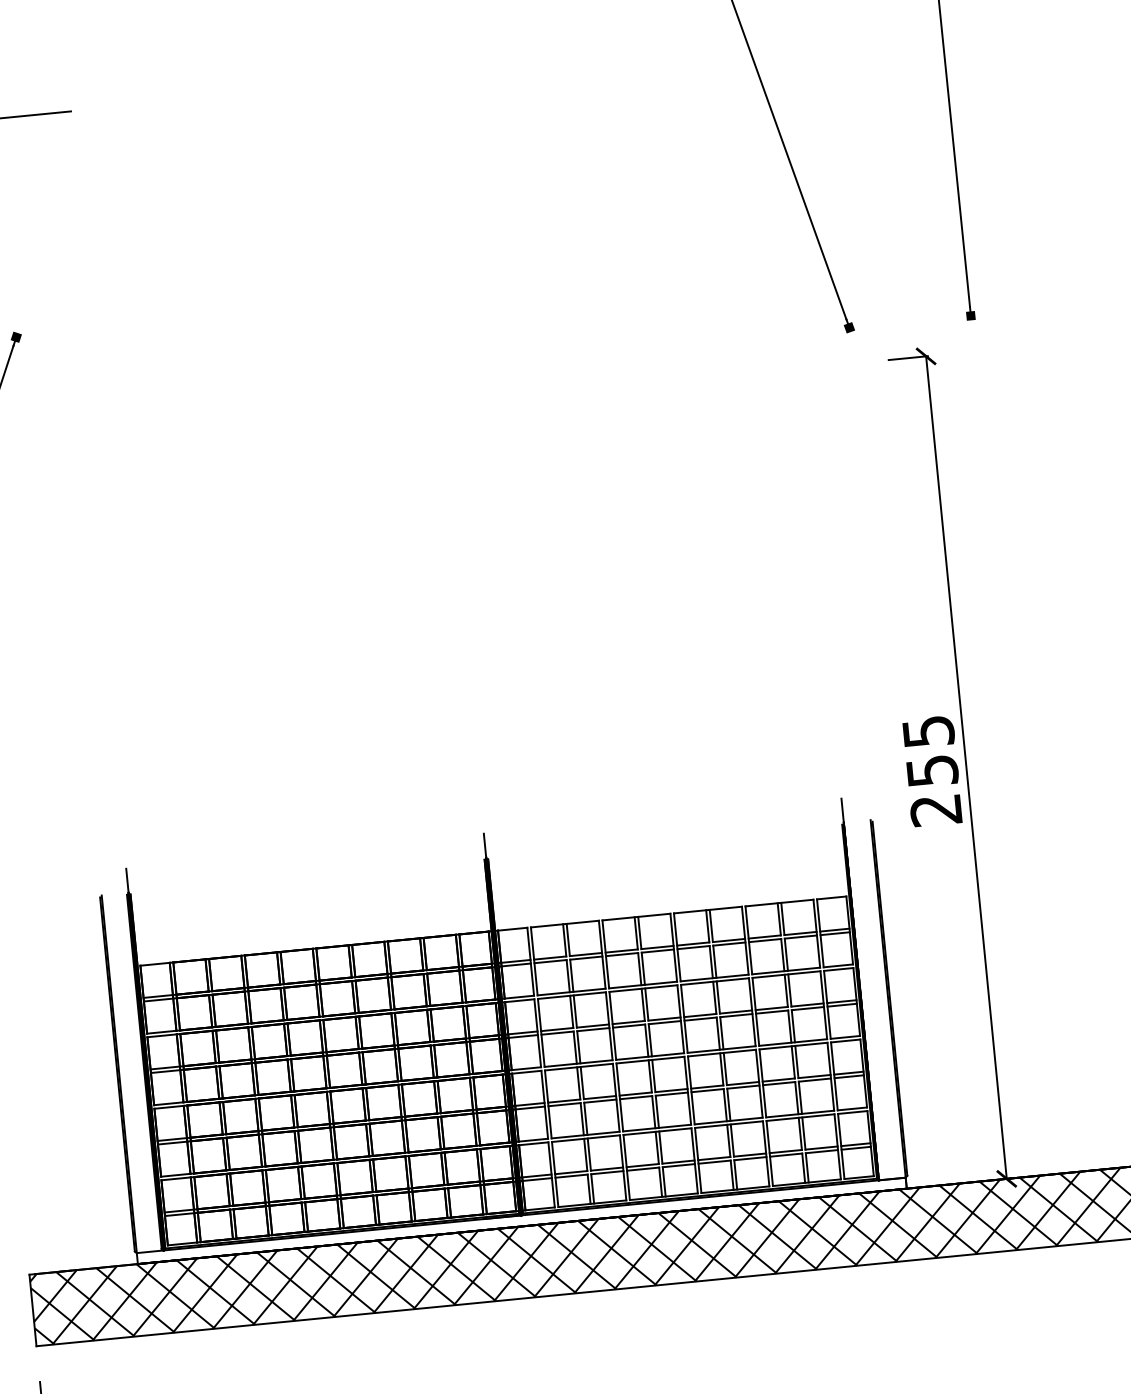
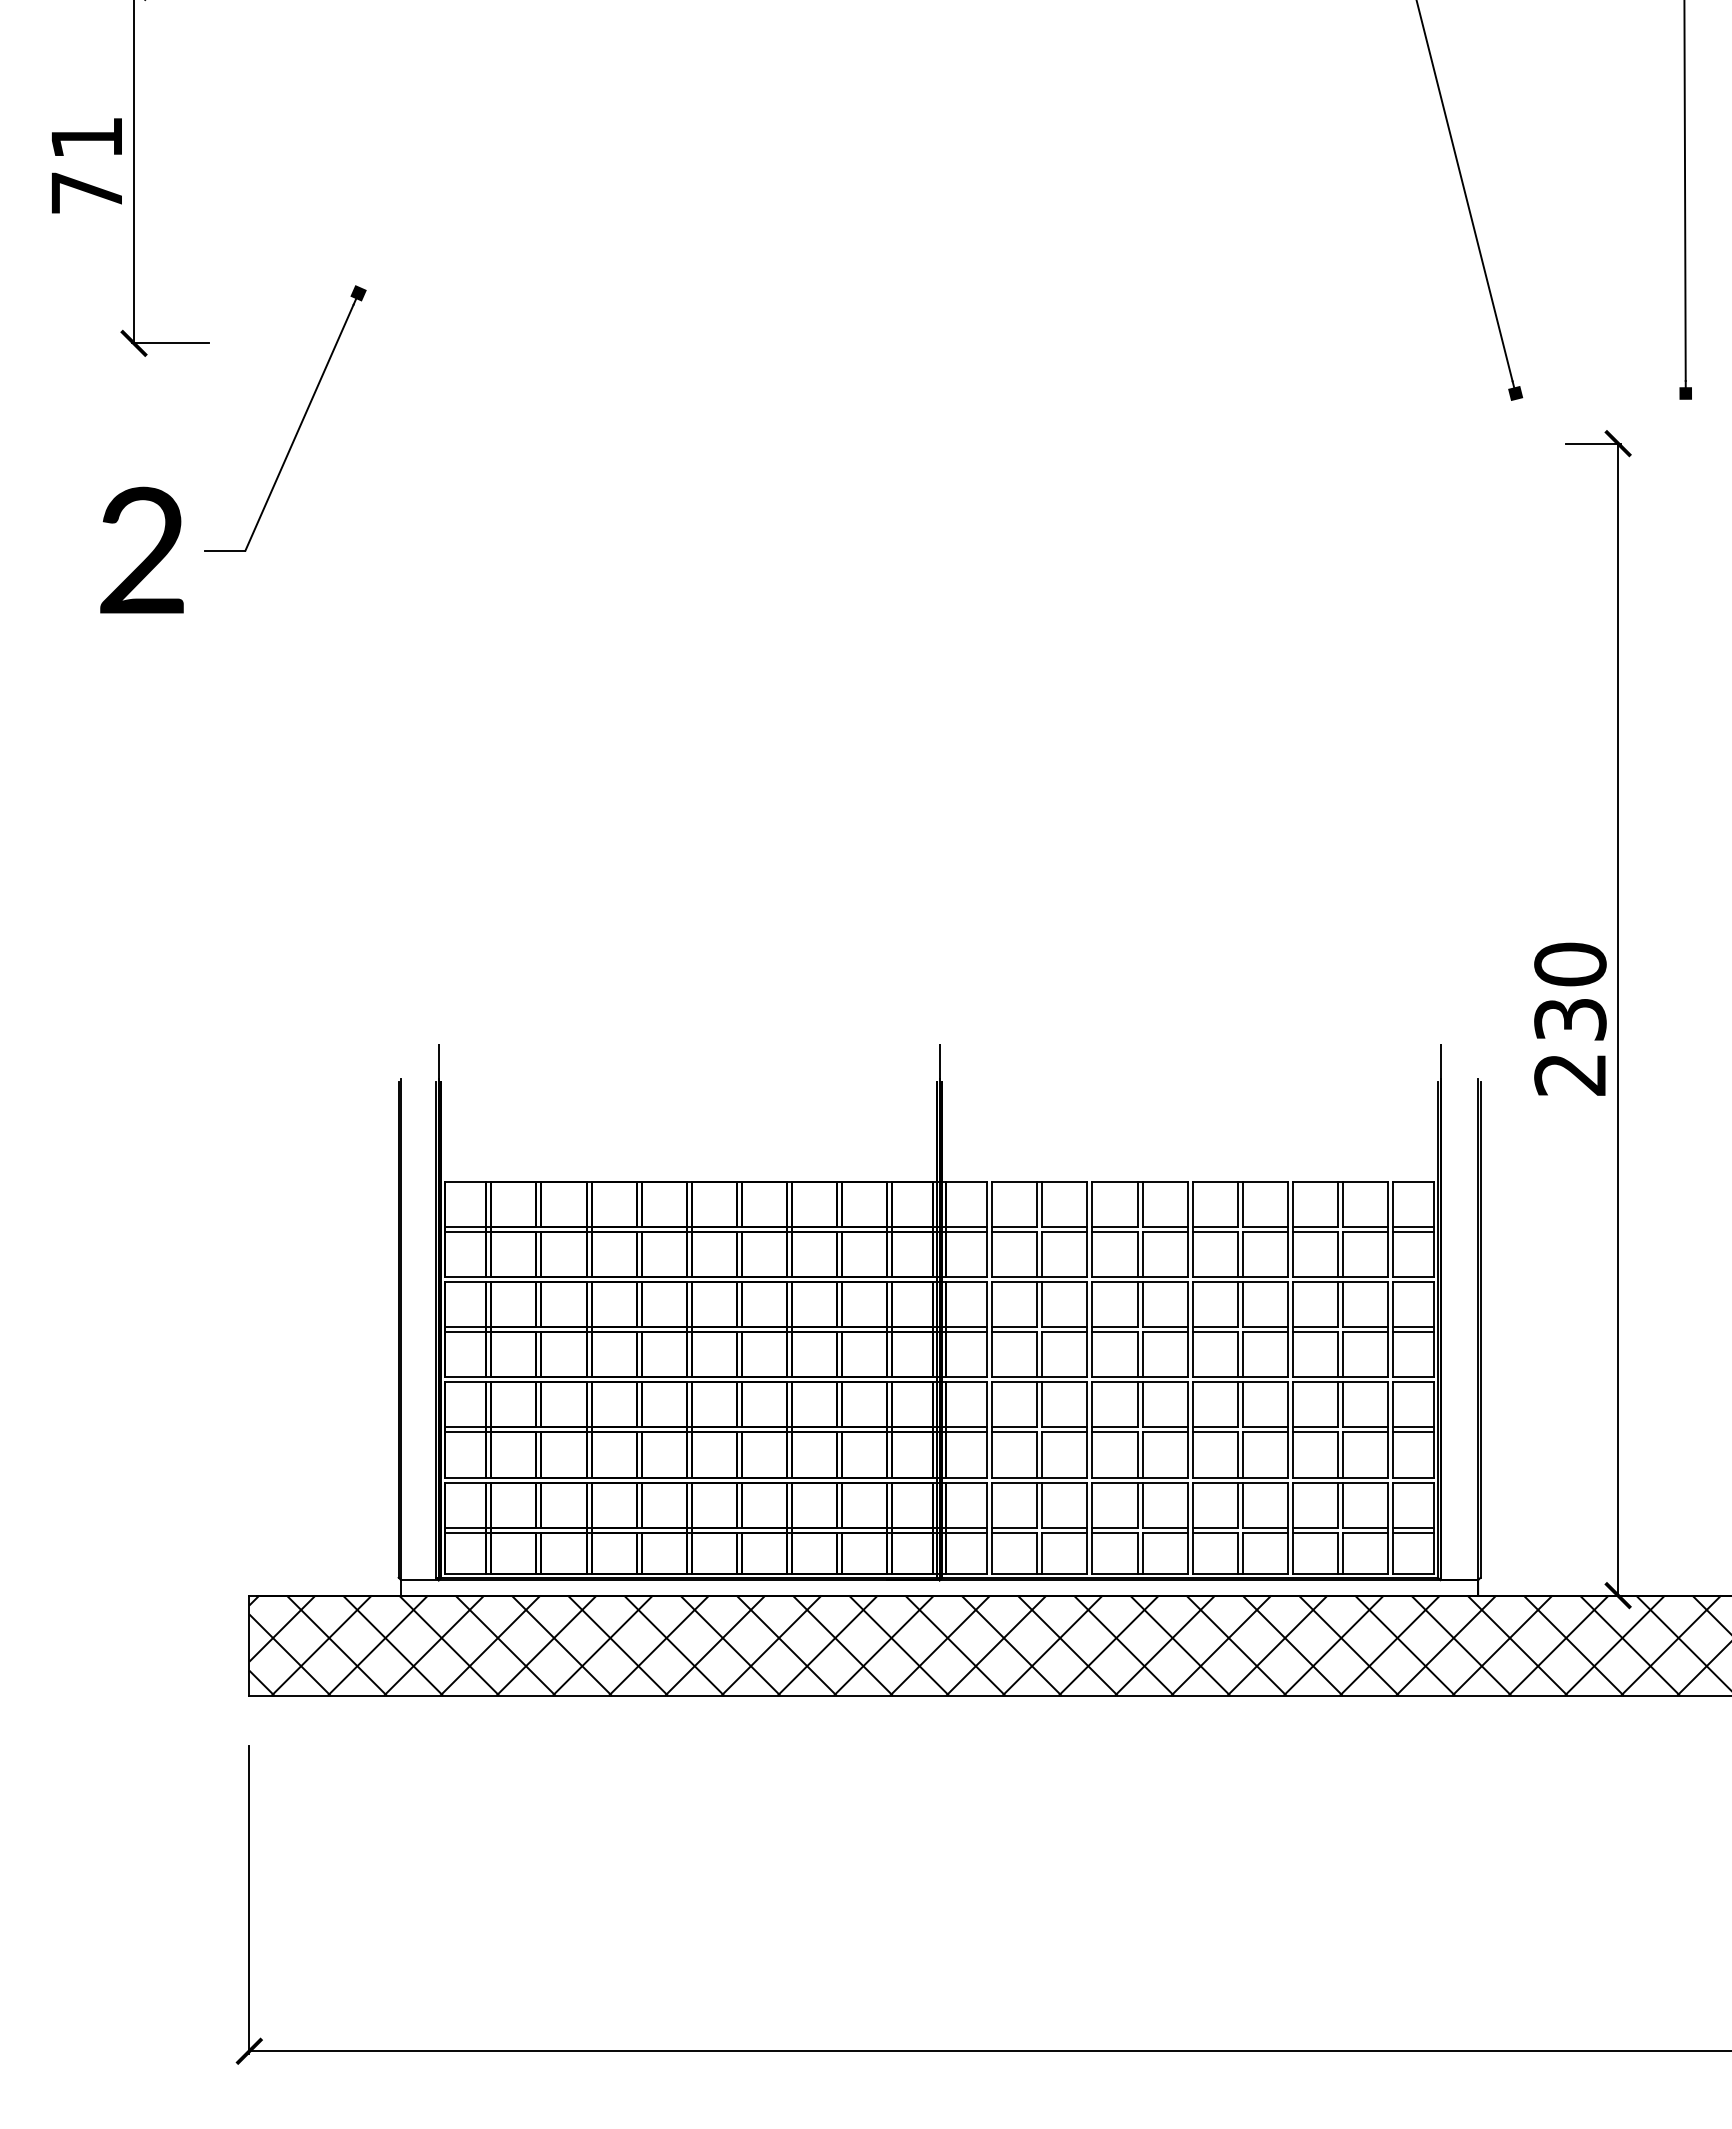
text: (930, 750) -> (1570, 991), 255 -> 230

